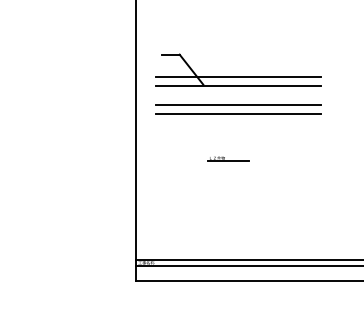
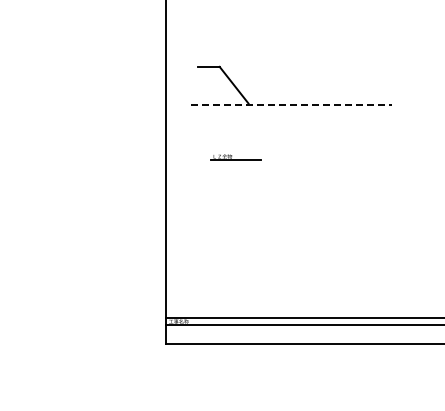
line: (238, 77) -> (291, 94), removed
line: (238, 85) -> (291, 104), solid -> dashed
line: (238, 105) -> (291, 128), removed
line: (238, 114) -> (291, 139), removed
part: (227, 159) -> (235, 157), moved

